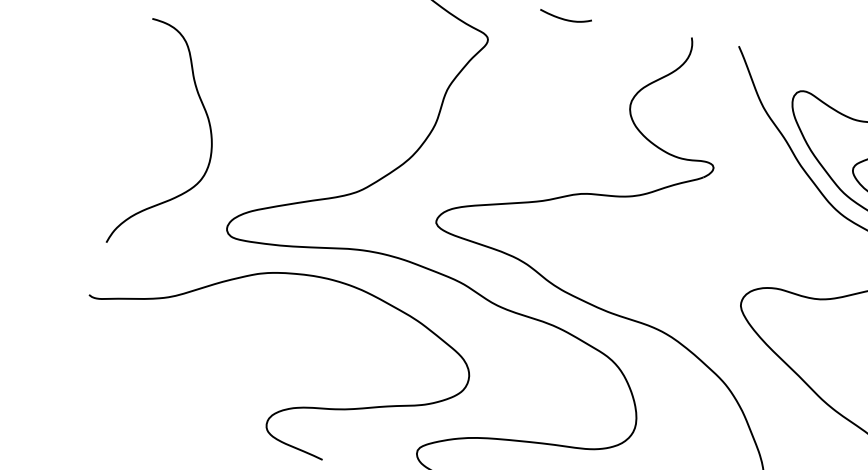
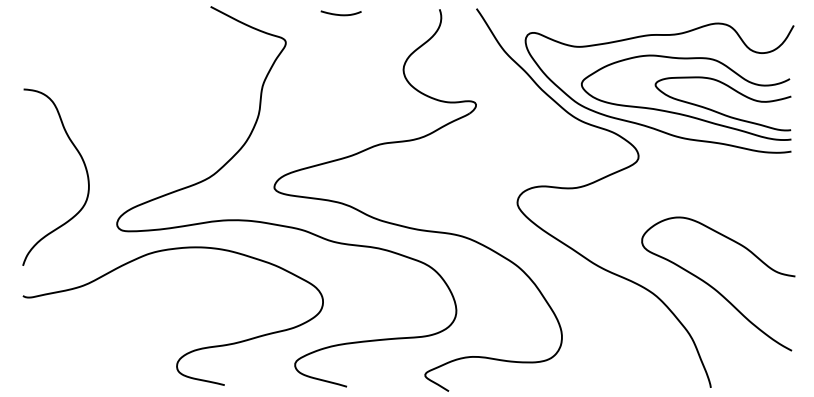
curve: (209, 133) -> (84, 167), moved

